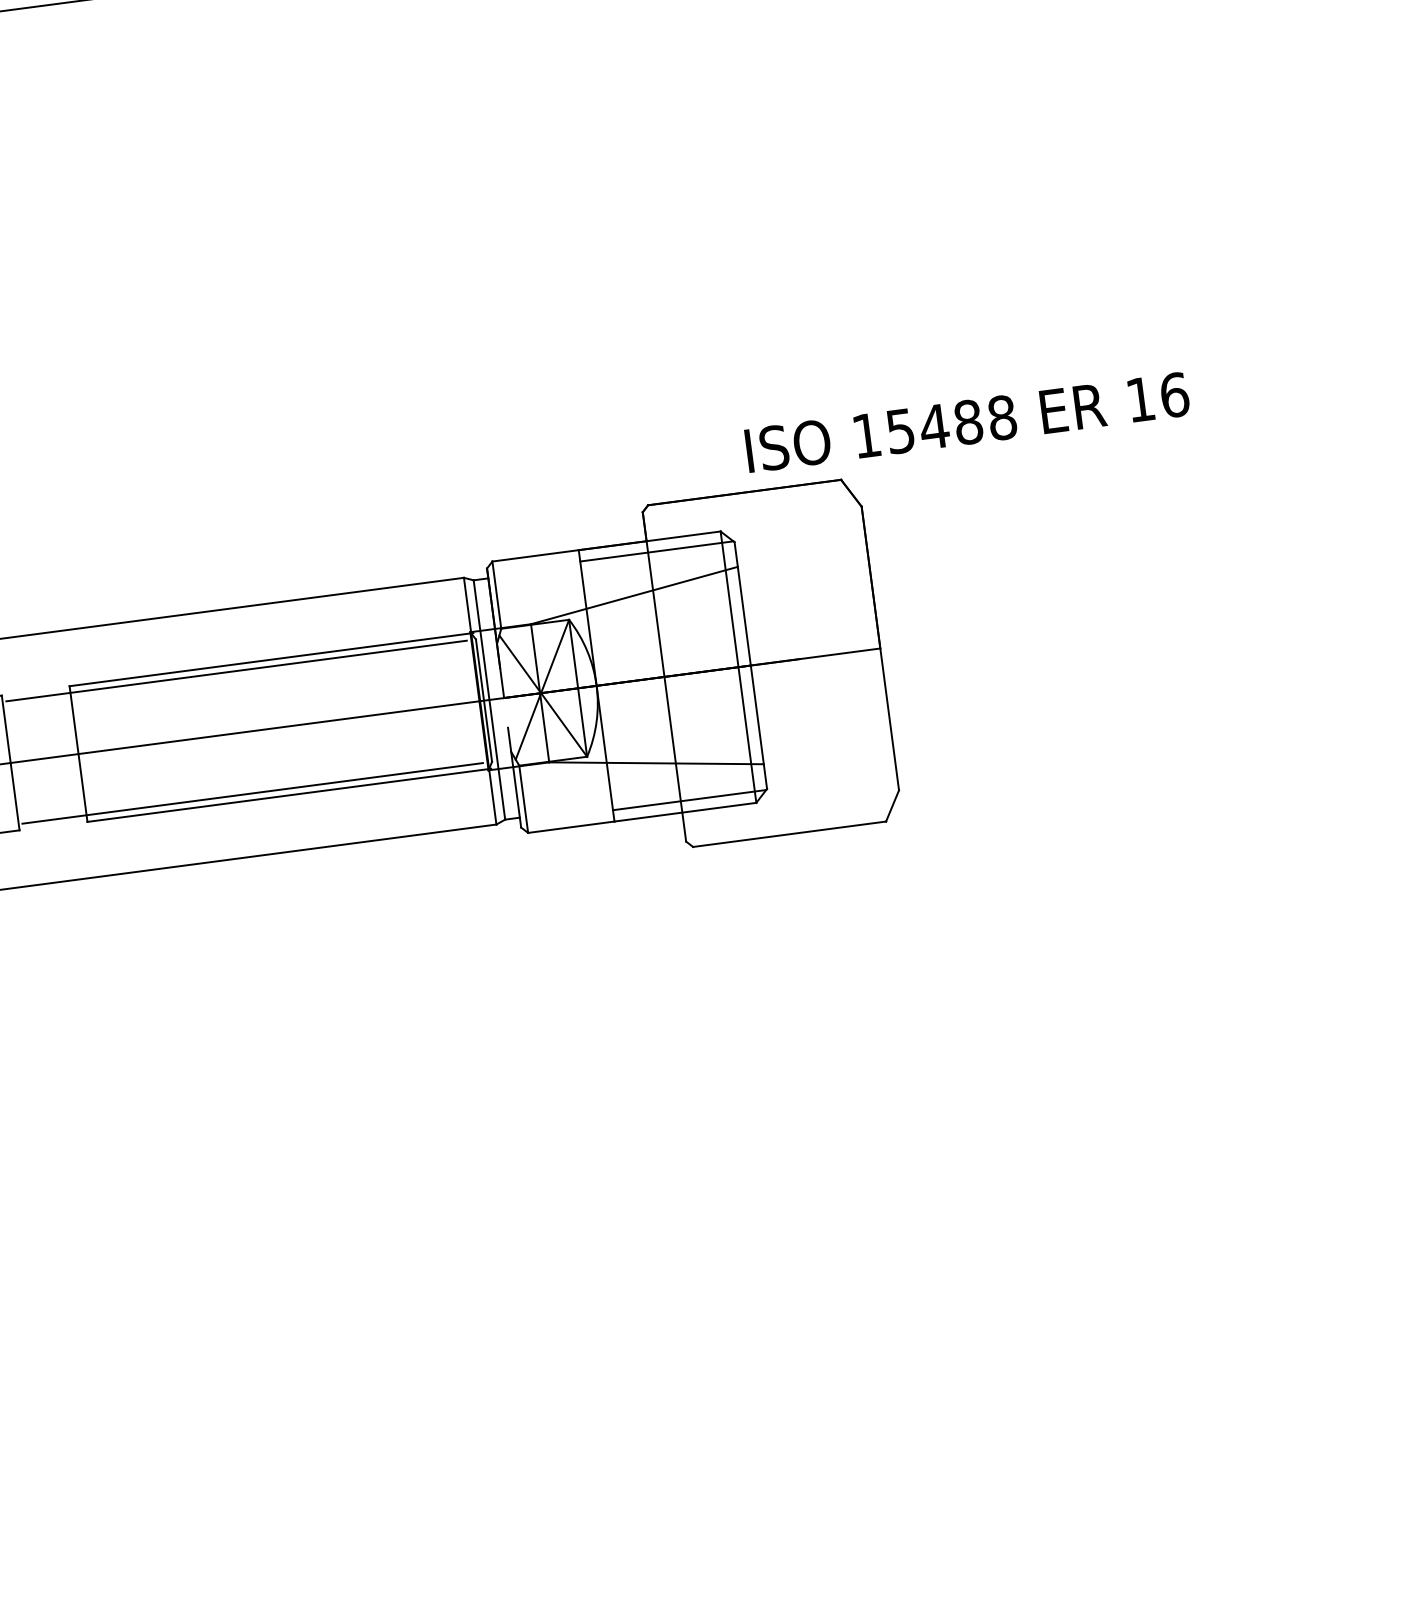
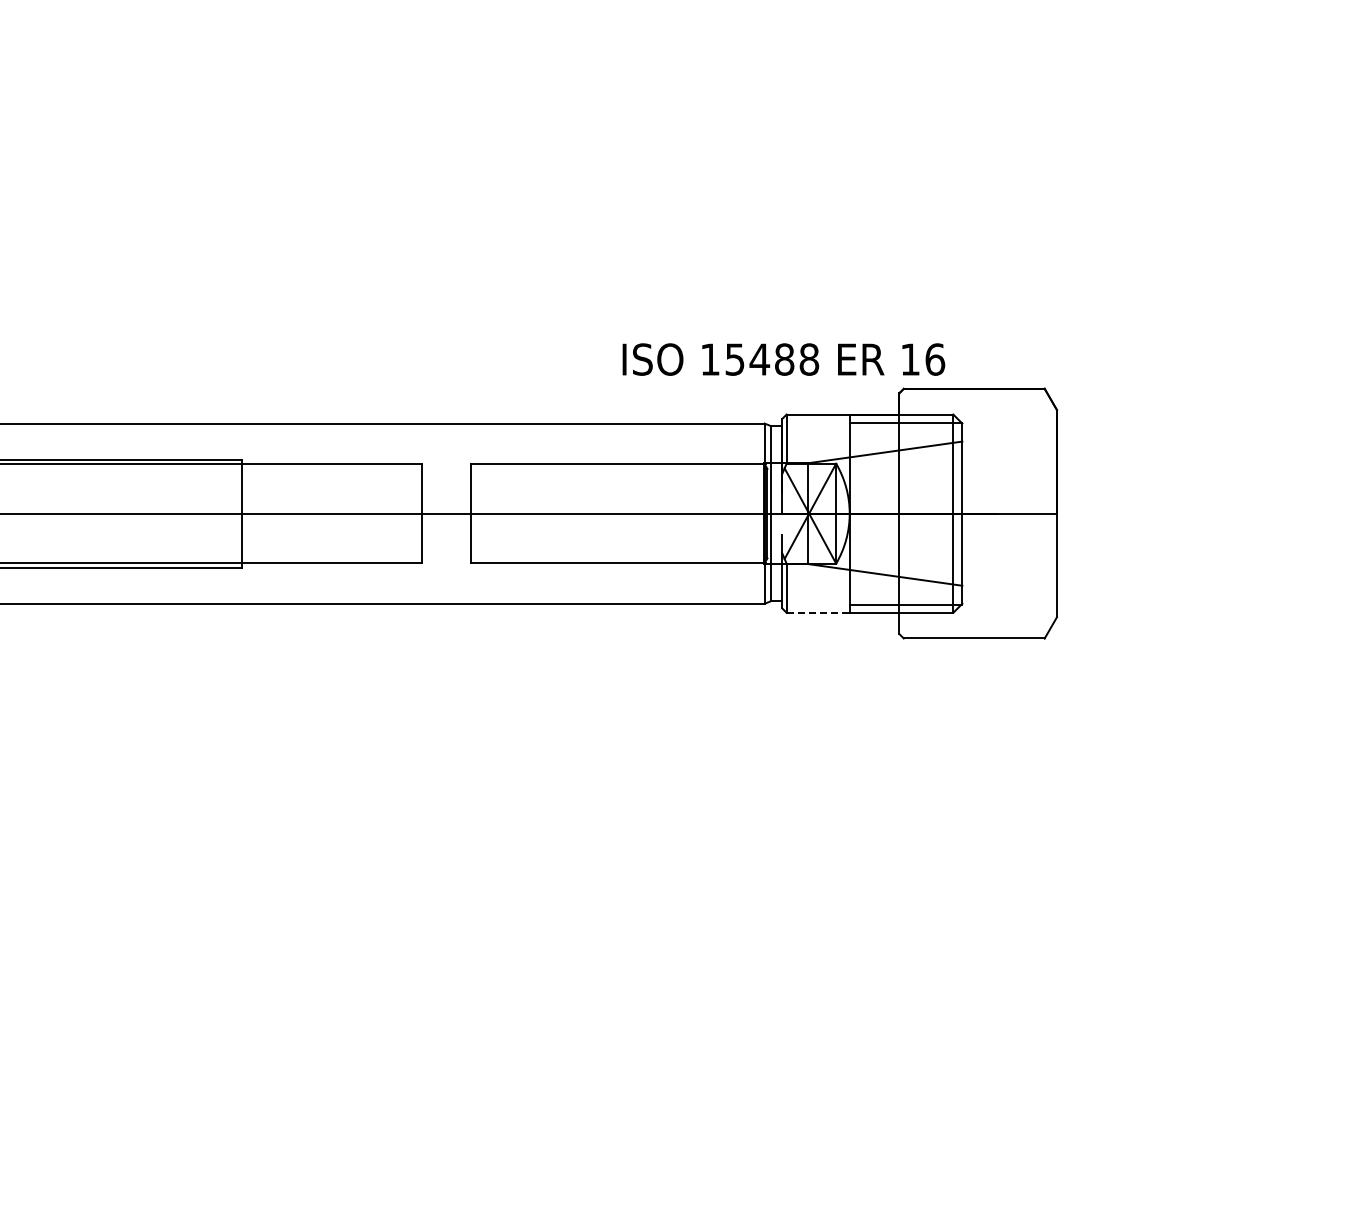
text: (966, 422) -> (783, 359), moved
line: (236, 670) -> (592, 468), removed
line: (252, 793) -> (592, 558), removed
line: (571, 826) -> (818, 612), solid -> dashed

